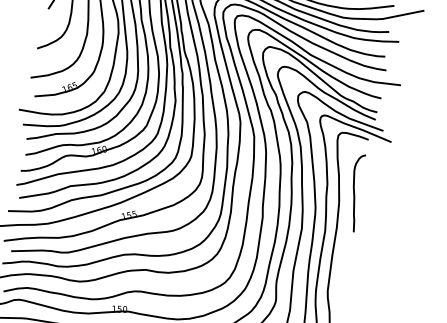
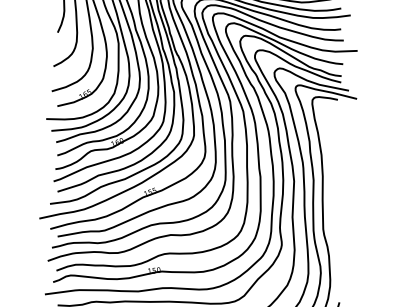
curve: (355, 191) -> (333, 144), removed

